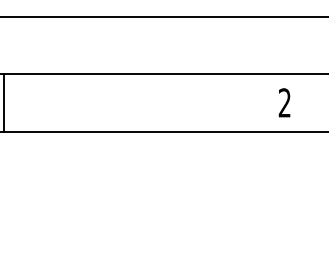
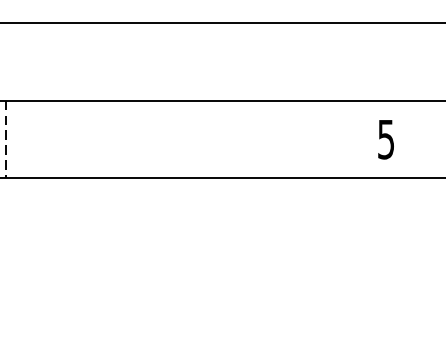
text: (284, 102) -> (385, 138), 2 -> 5
line: (4, 103) -> (5, 140), solid -> dashed

